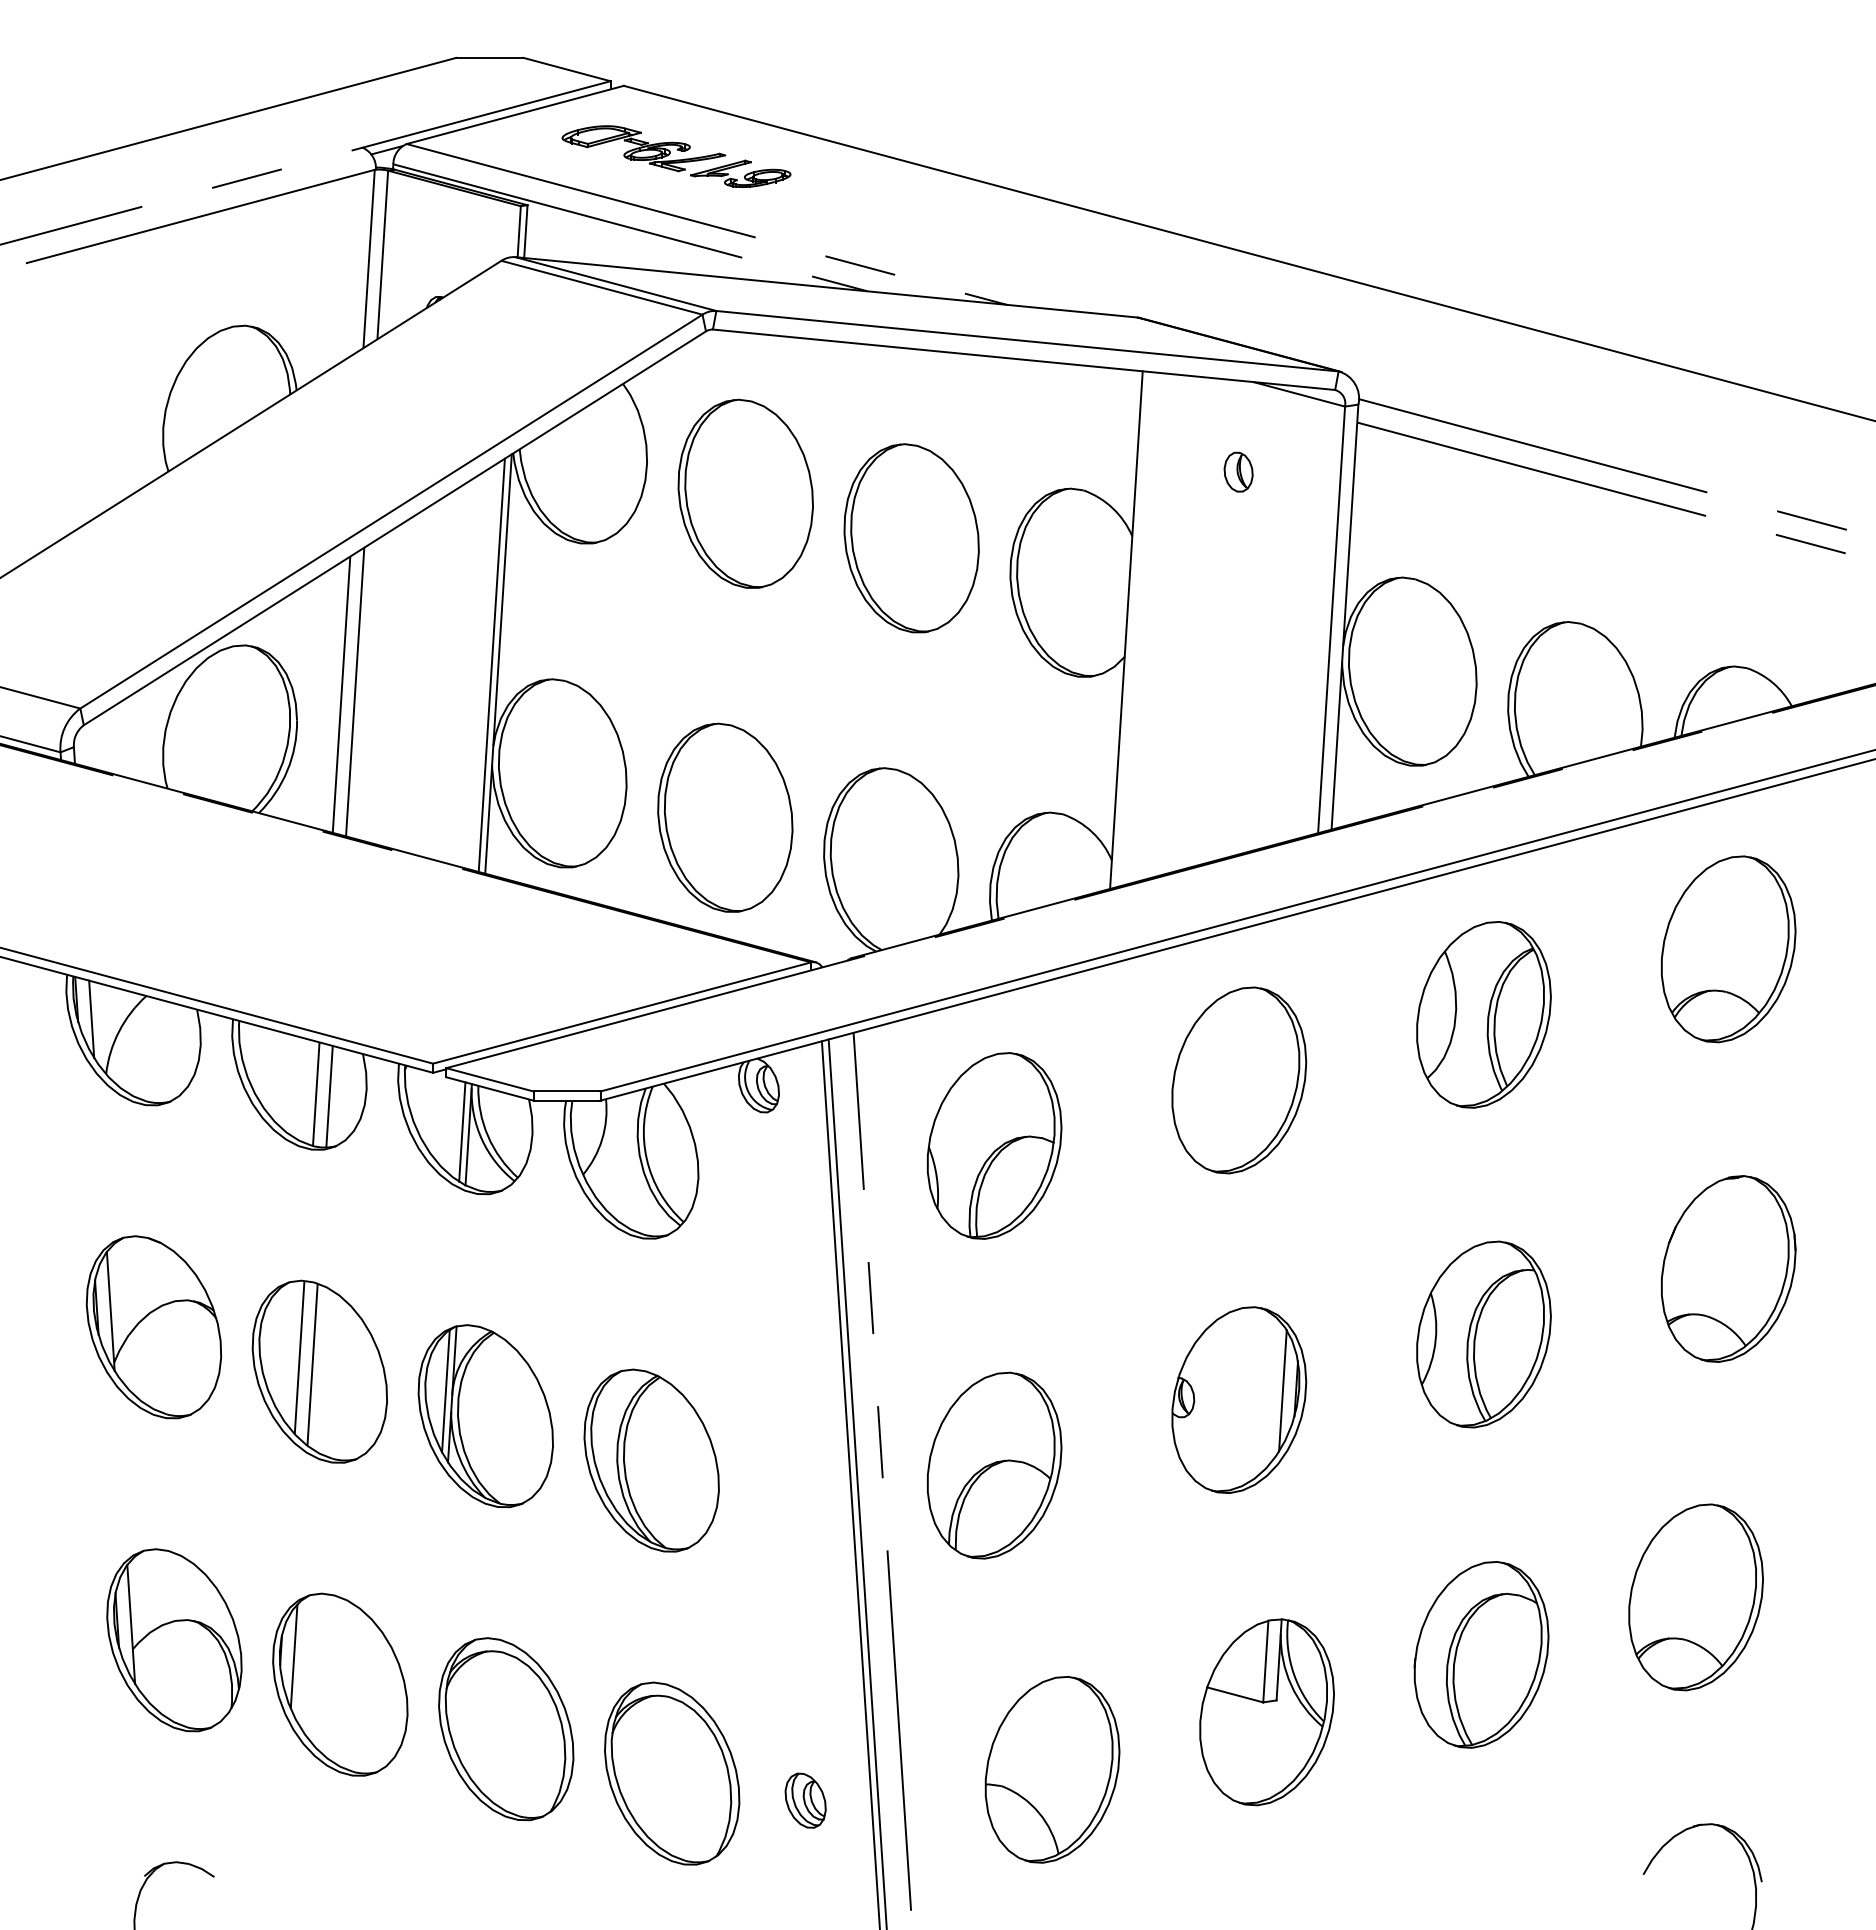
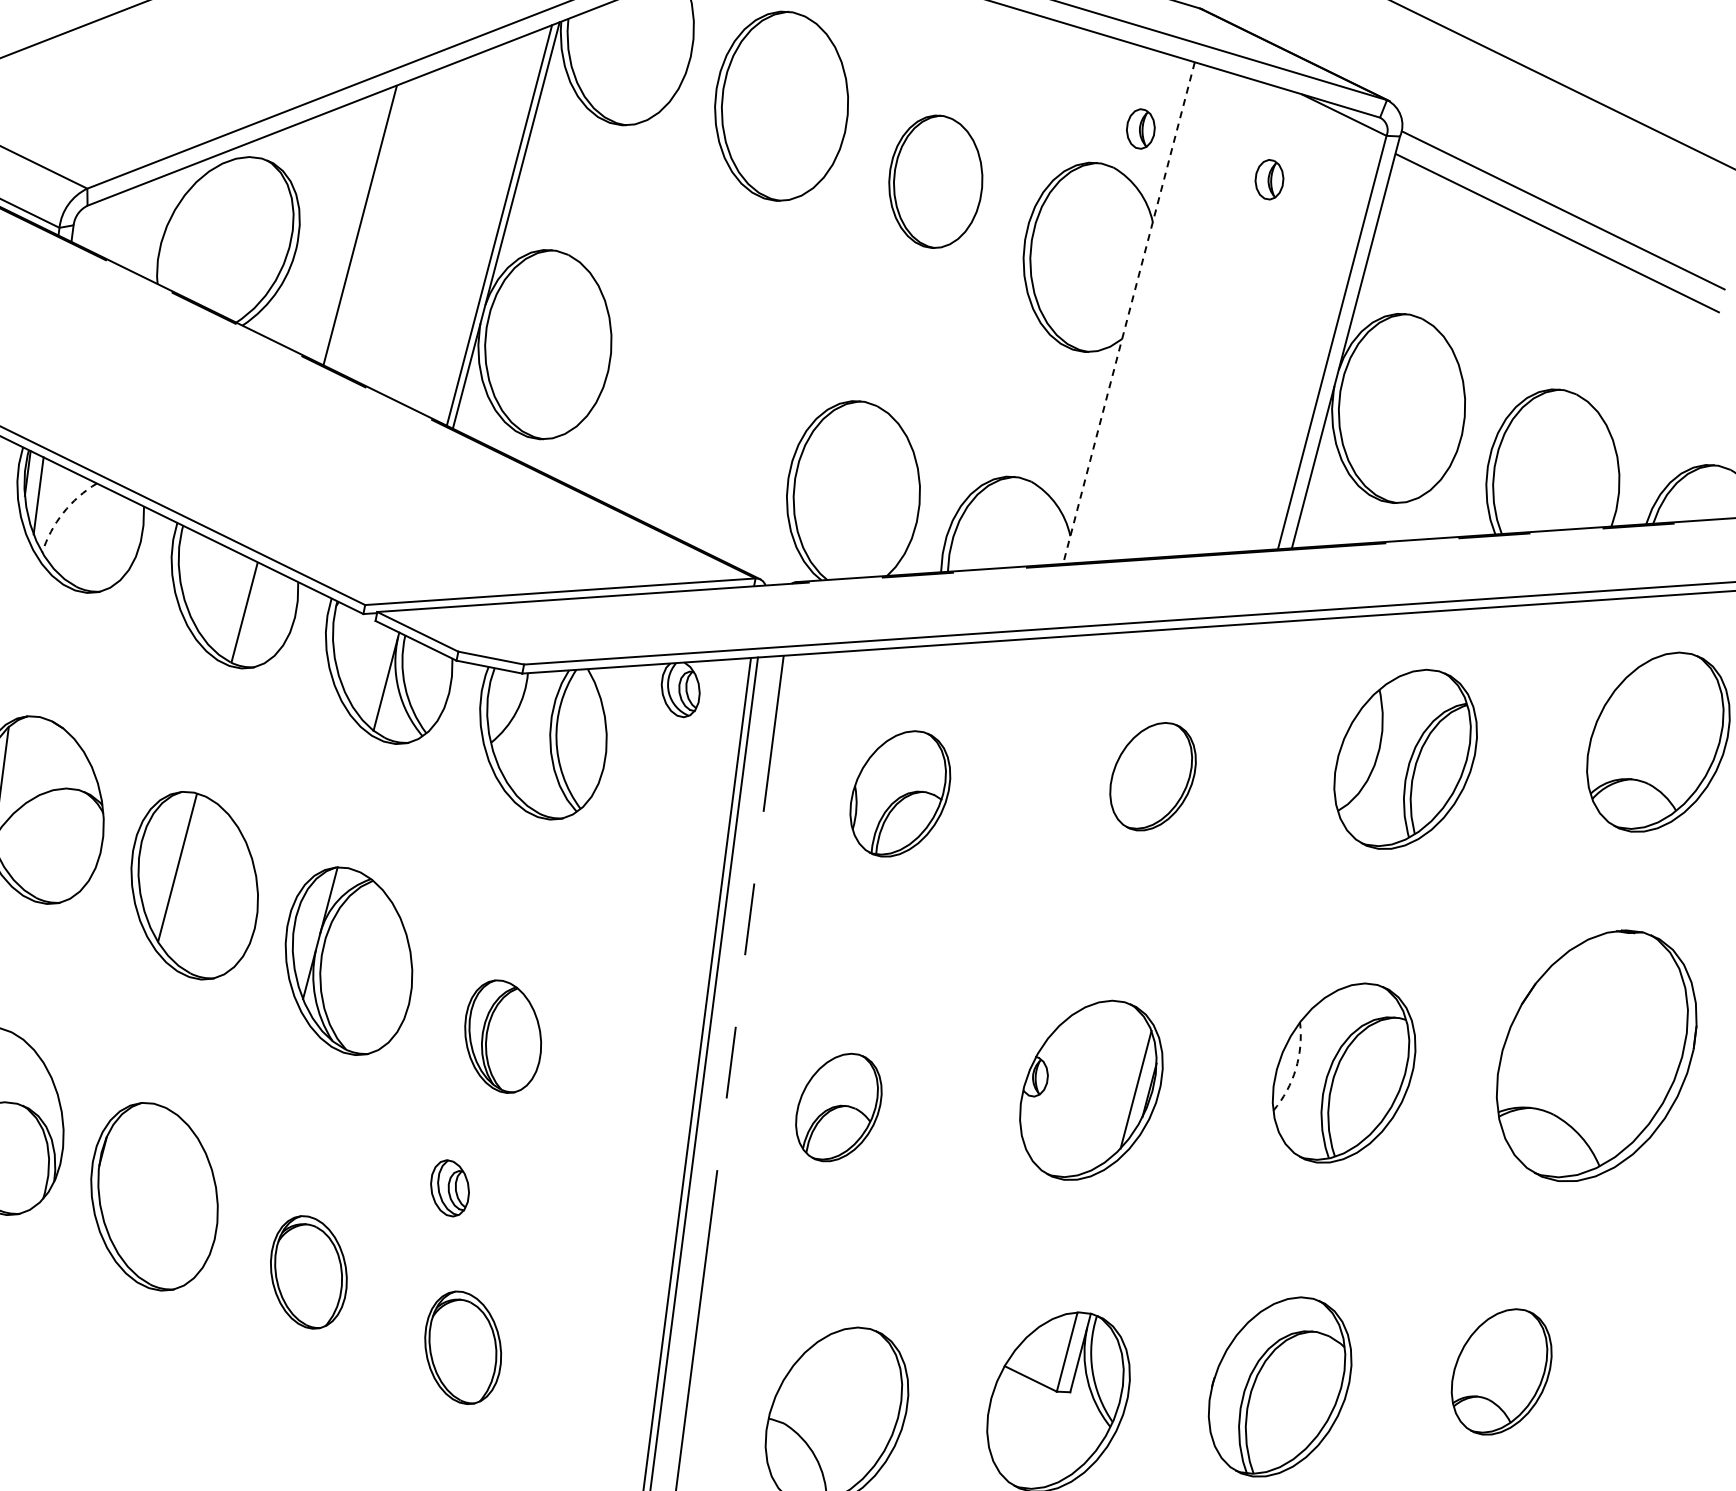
part: (1102, 446) -> (1140, 128), added
part: (911, 538) -> (935, 181), size x0.7
line: (1126, 630) -> (1128, 313), solid -> dashed
line: (341, 694) -> (346, 225), removed
part: (725, 817) -> (699, 419), removed
arc: (119, 1031) -> (63, 513), solid -> dashed
part: (1239, 1080) -> (1153, 776), size x0.6
line: (329, 1096) -> (257, 617), removed
line: (462, 1131) -> (380, 677), removed
part: (994, 1145) -> (900, 793), size x0.7
part: (1728, 1268) -> (1596, 1055), size x1.4
arc: (1435, 1340) -> (1295, 1069), solid -> dashed
line: (312, 1364) -> (188, 877), removed
line: (445, 1390) -> (314, 928), removed
part: (651, 1460) -> (503, 1036), size x0.6
part: (994, 1465) -> (838, 1107), size x0.6
part: (1695, 1597) -> (1501, 1371), size x0.7
line: (293, 1656) -> (114, 1159), removed
part: (506, 1729) -> (309, 1272), size x0.6
part: (672, 1773) -> (463, 1347), size x0.6
part: (805, 1800) -> (449, 1188), moved

